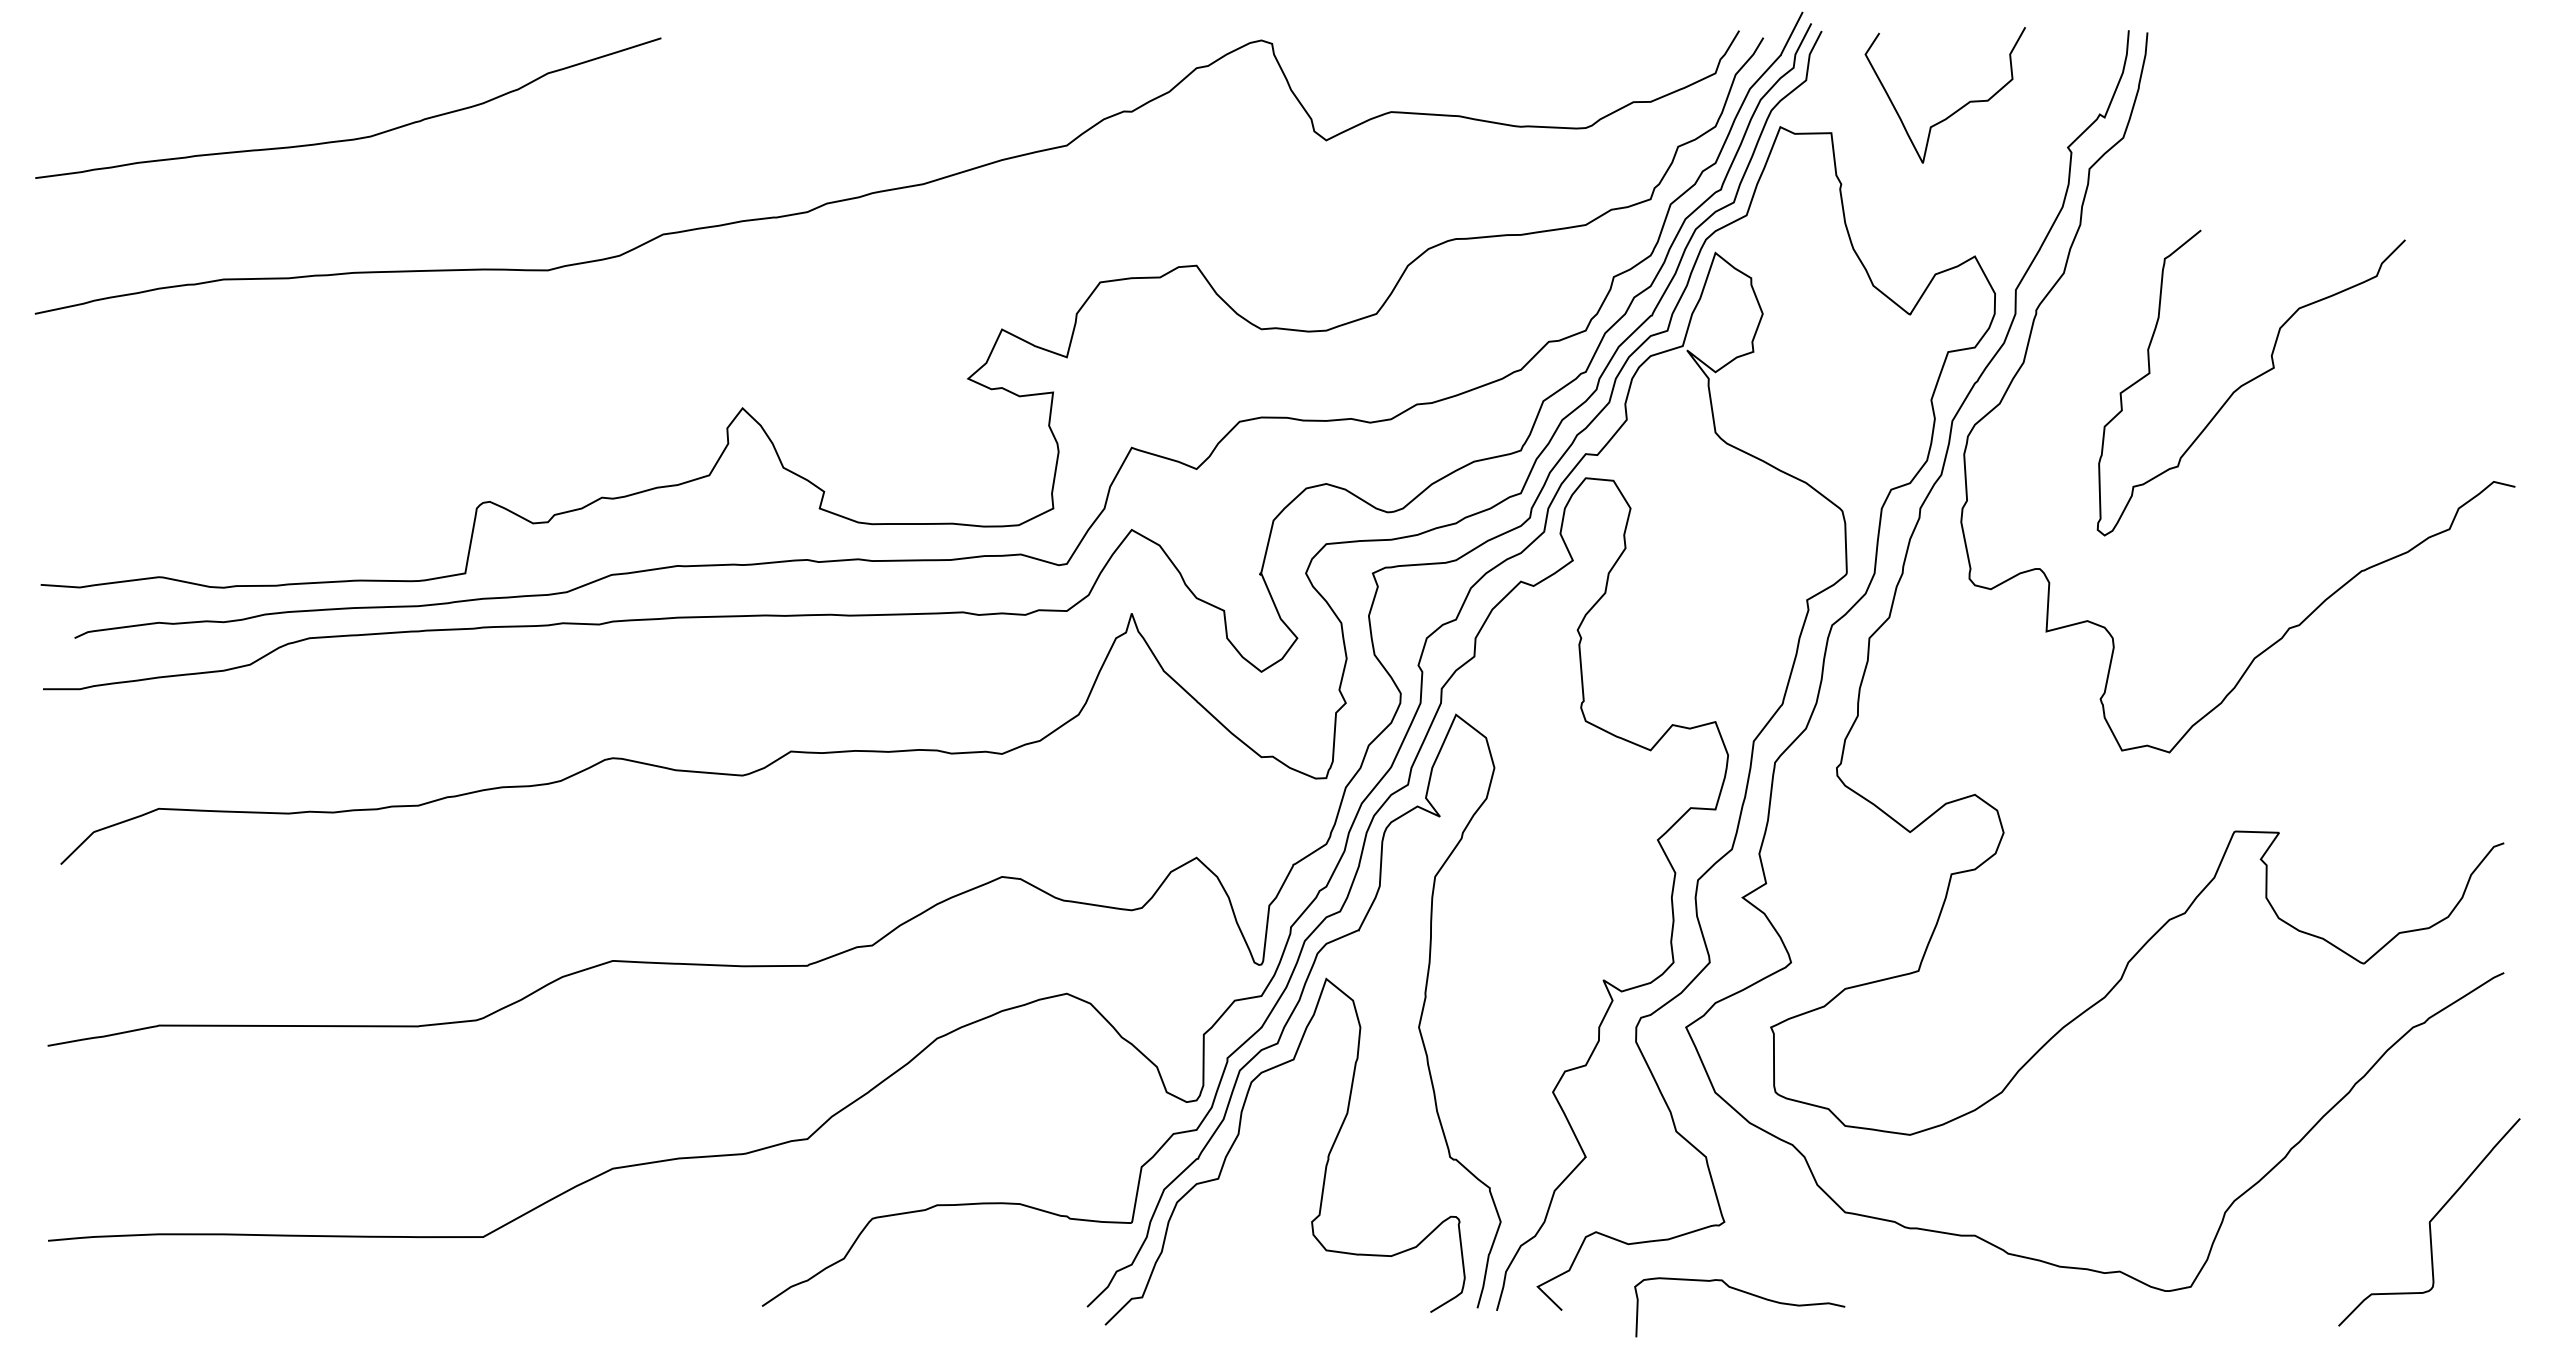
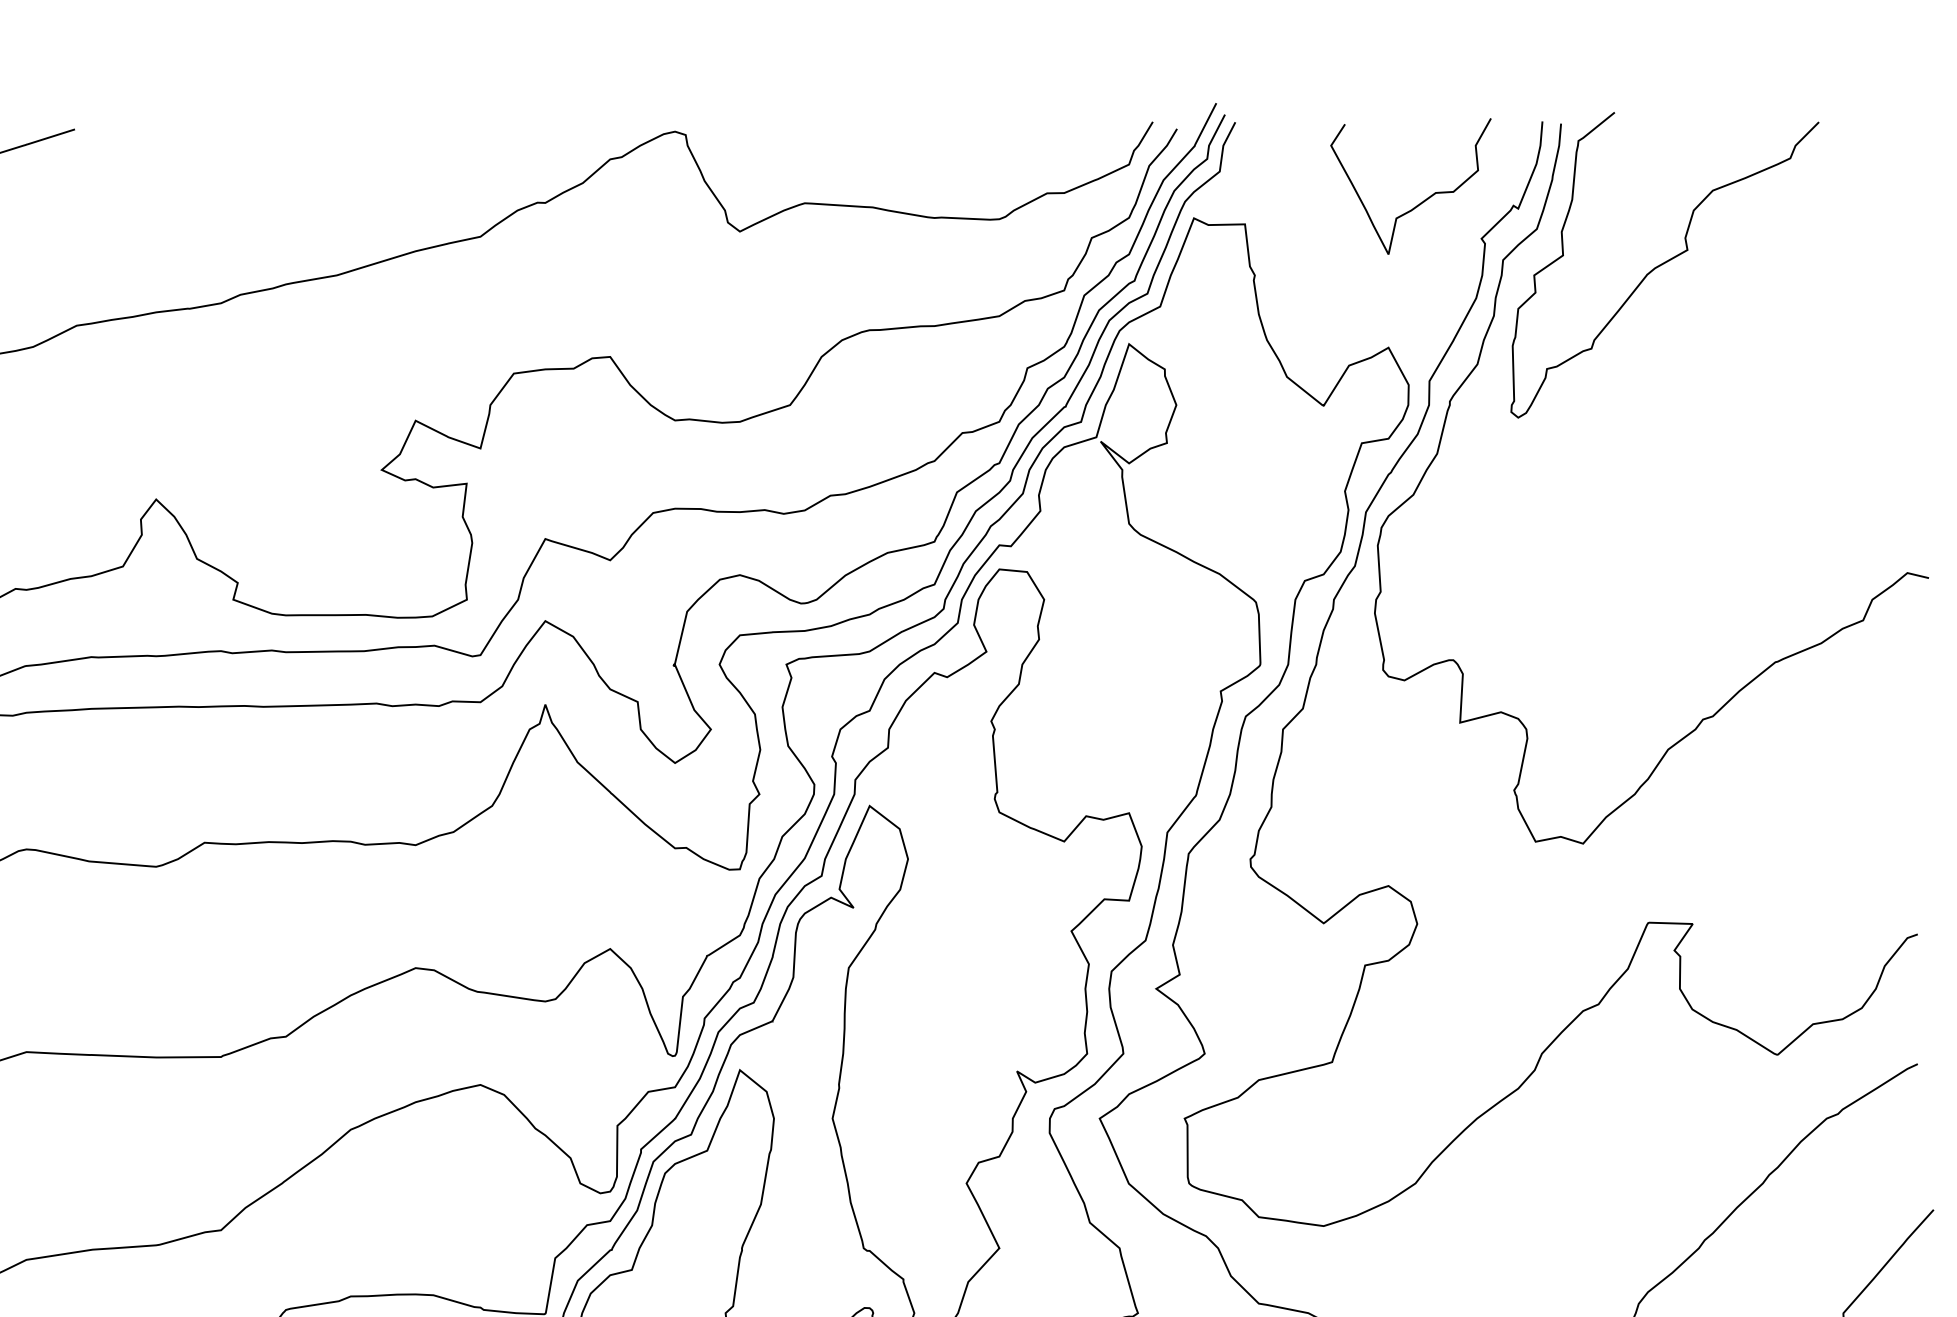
curve: (1954, 111) -> (1420, 202), moved
curve: (2250, 382) -> (1664, 264), moved

